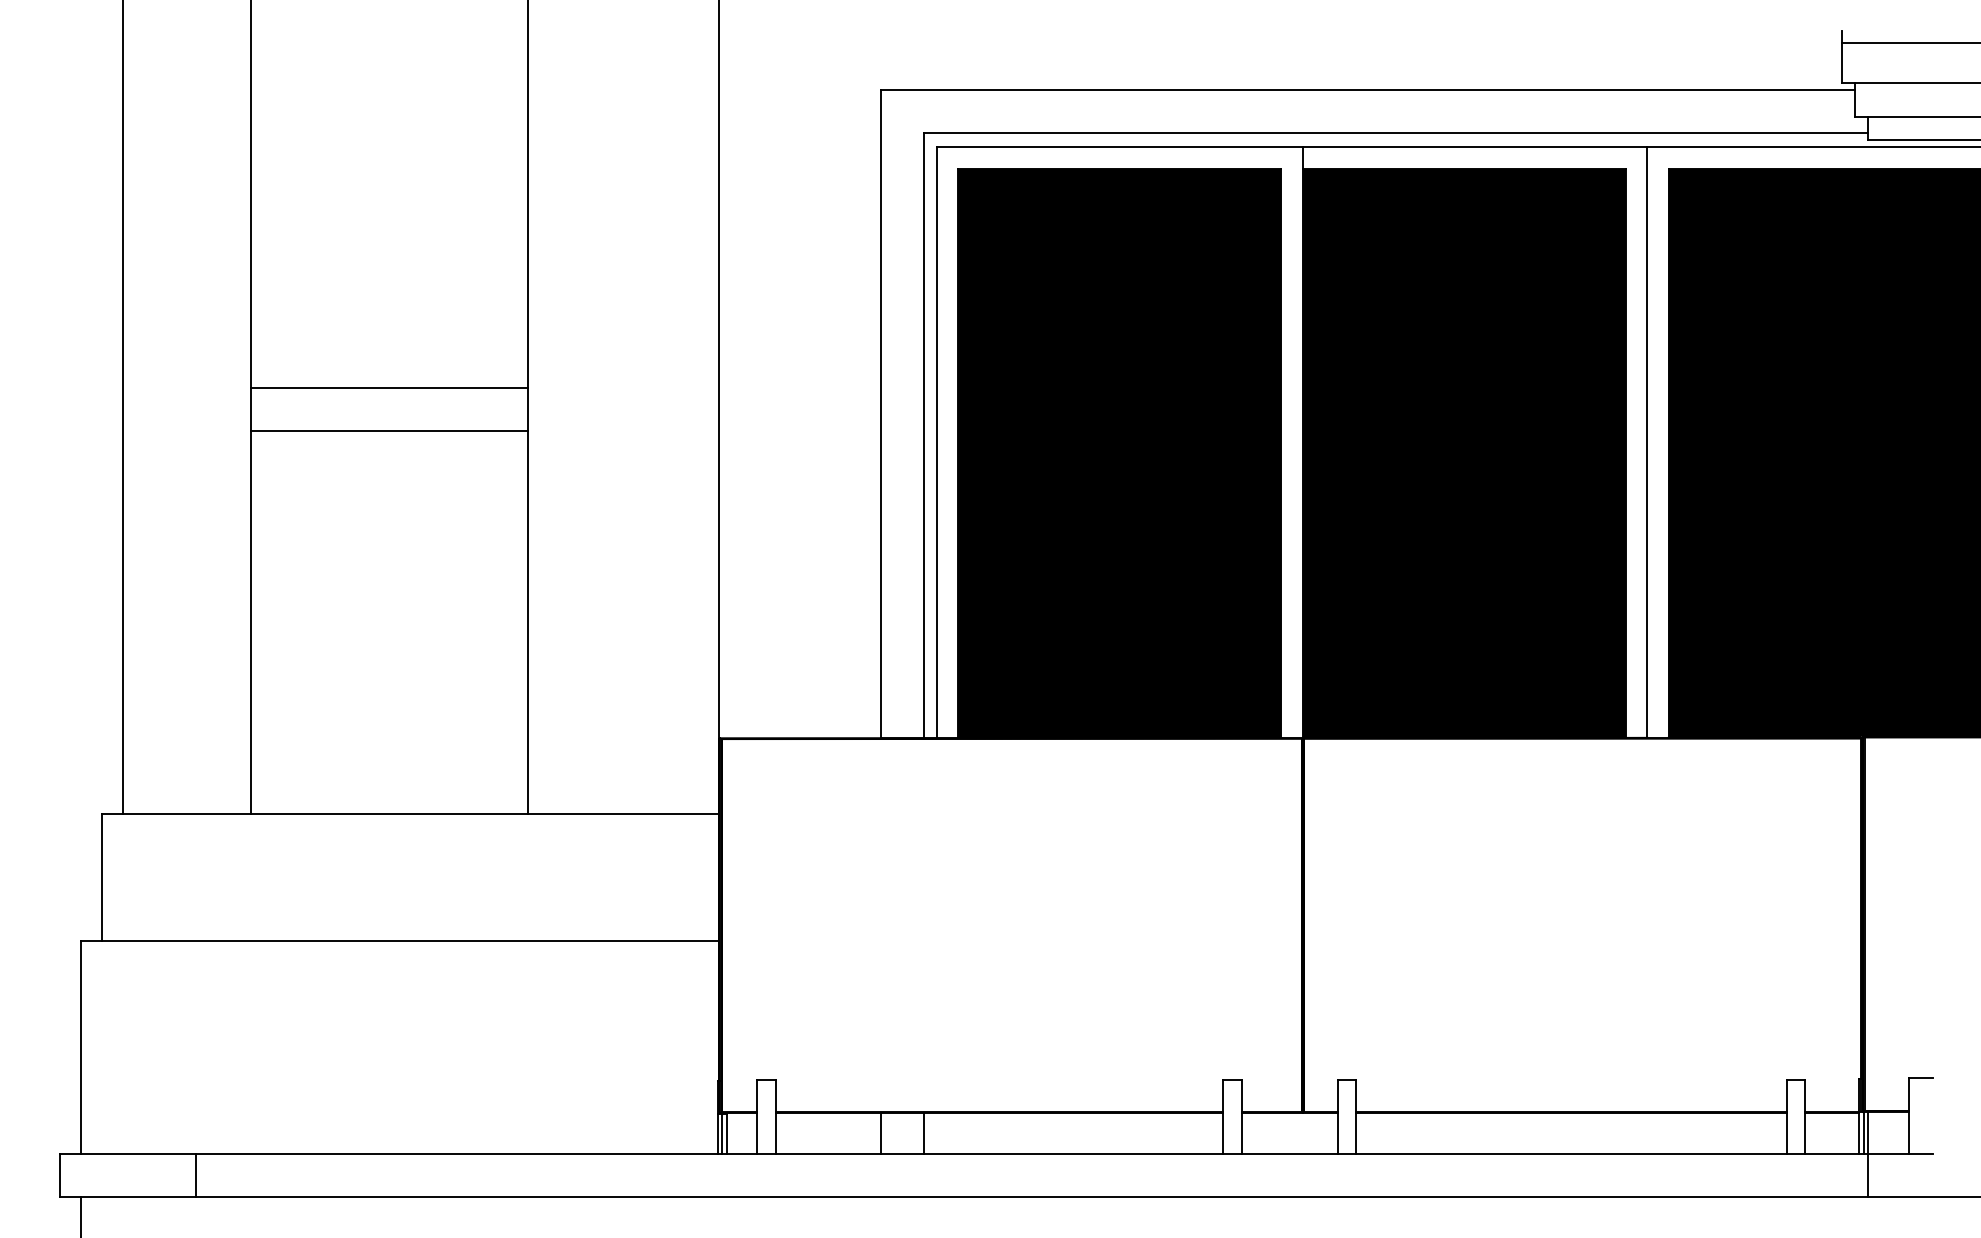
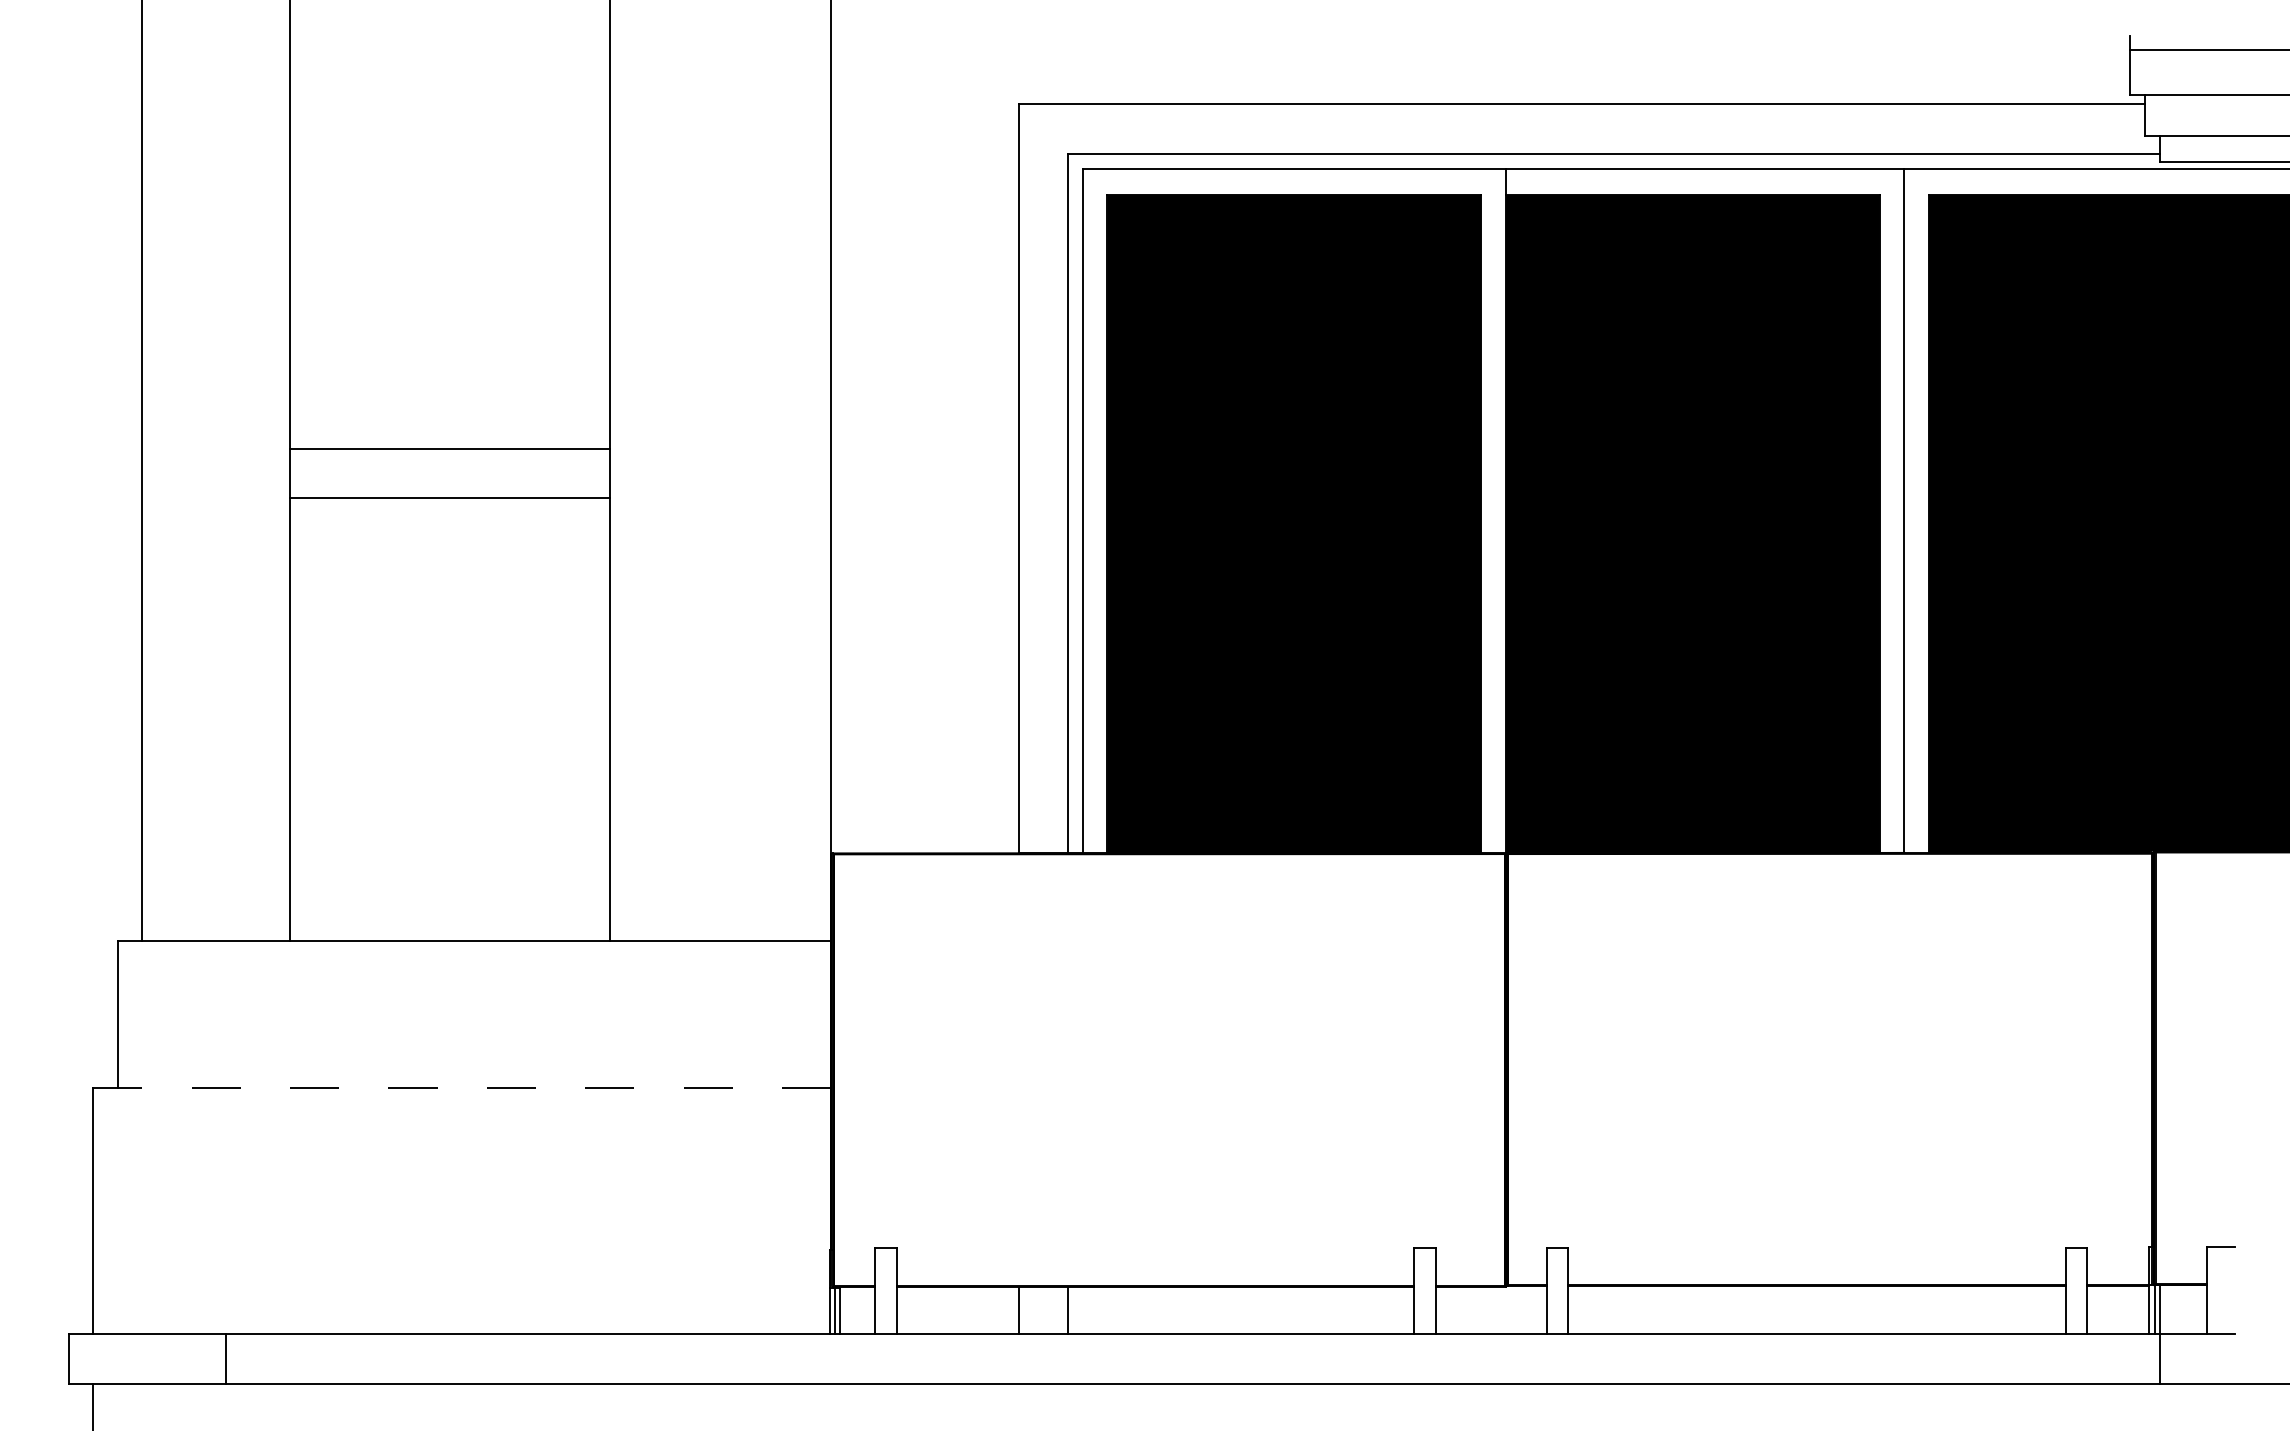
line: (410, 941) -> (474, 1088), solid -> dashed

